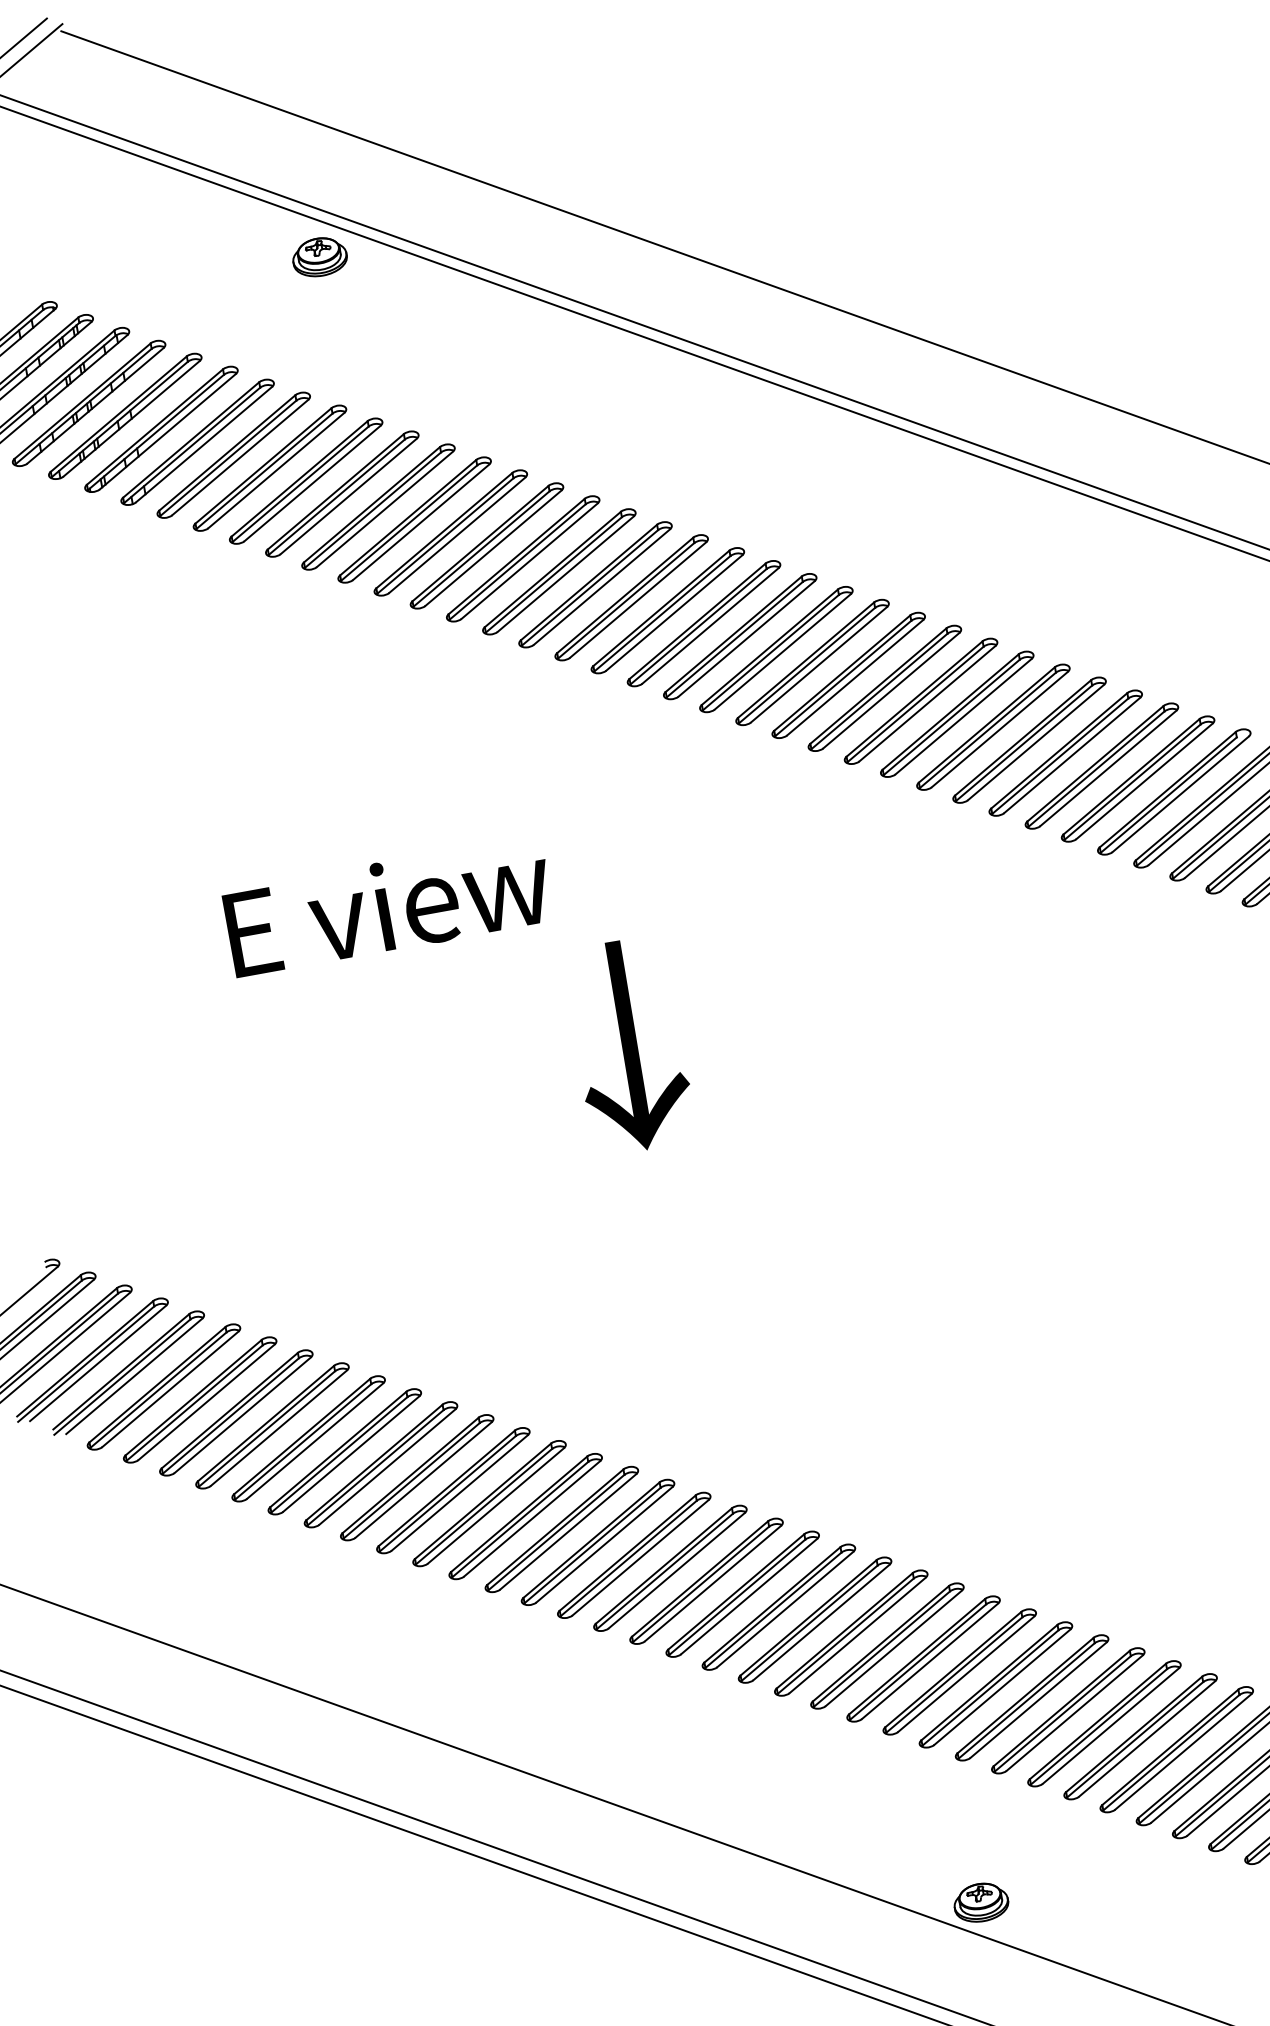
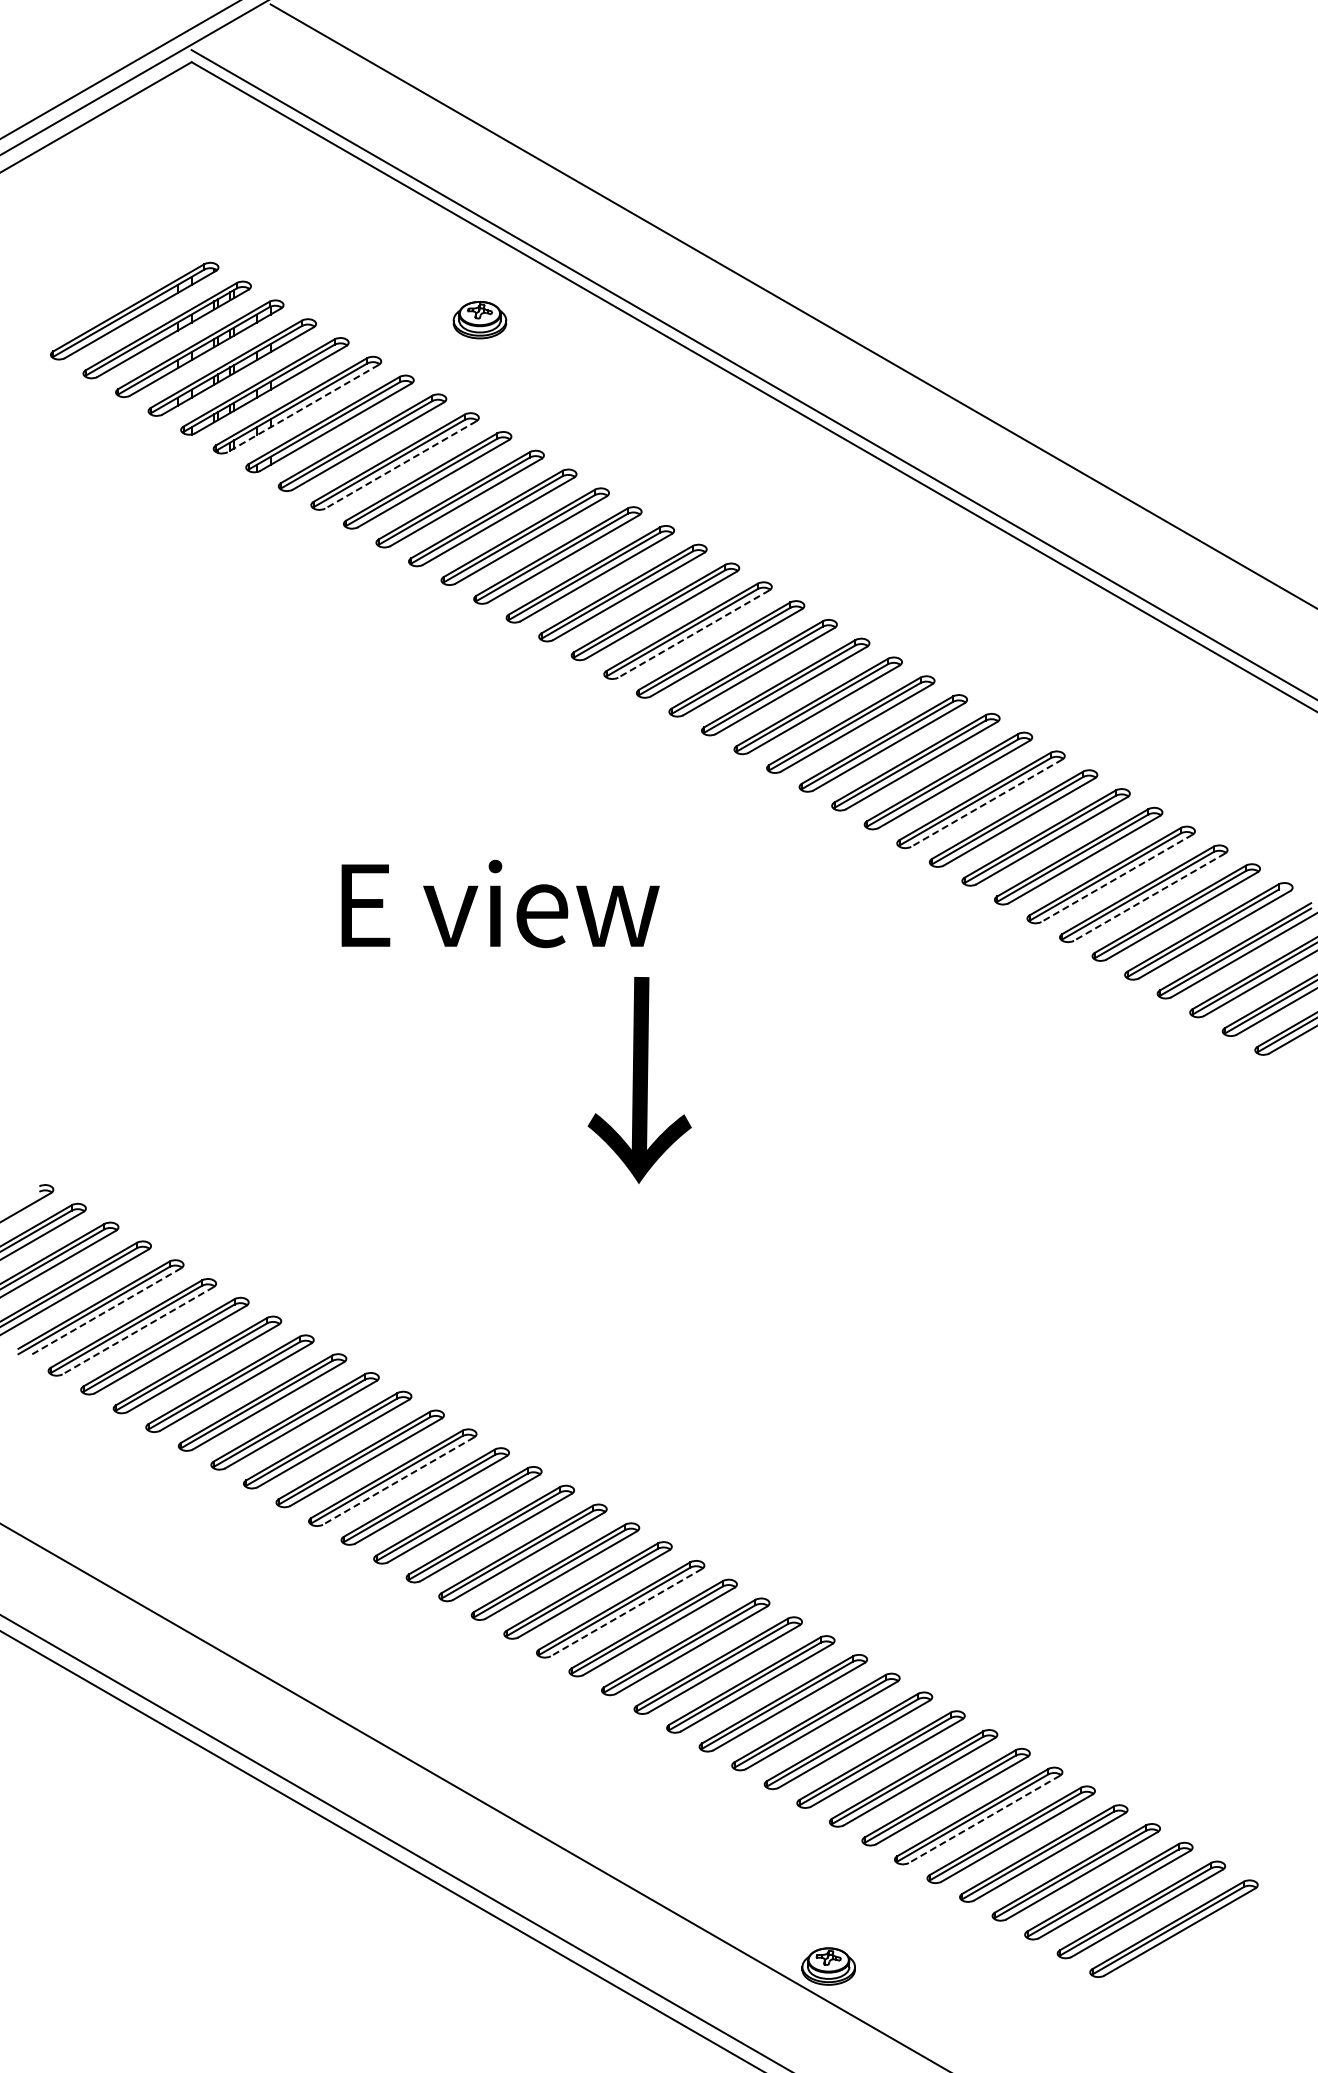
part: (319, 257) -> (479, 320), moved
line: (167, 431) -> (302, 408), solid -> dashed
line: (276, 471) -> (400, 465), solid -> dashed
line: (601, 587) -> (693, 634), solid -> dashed
line: (927, 704) -> (986, 803), solid -> dashed
line: (1071, 755) -> (1116, 878), solid -> dashed
line: (1108, 768) -> (1149, 897), solid -> dashed
text: (388, 905) -> (500, 903), moved
line: (134, 1376) -> (105, 1312), solid -> dashed
line: (169, 1389) -> (137, 1330), solid -> dashed
line: (459, 1493) -> (398, 1481), solid -> dashed
line: (713, 1583) -> (626, 1612), solid -> dashed
line: (1110, 1726) -> (984, 1819), solid -> dashed

